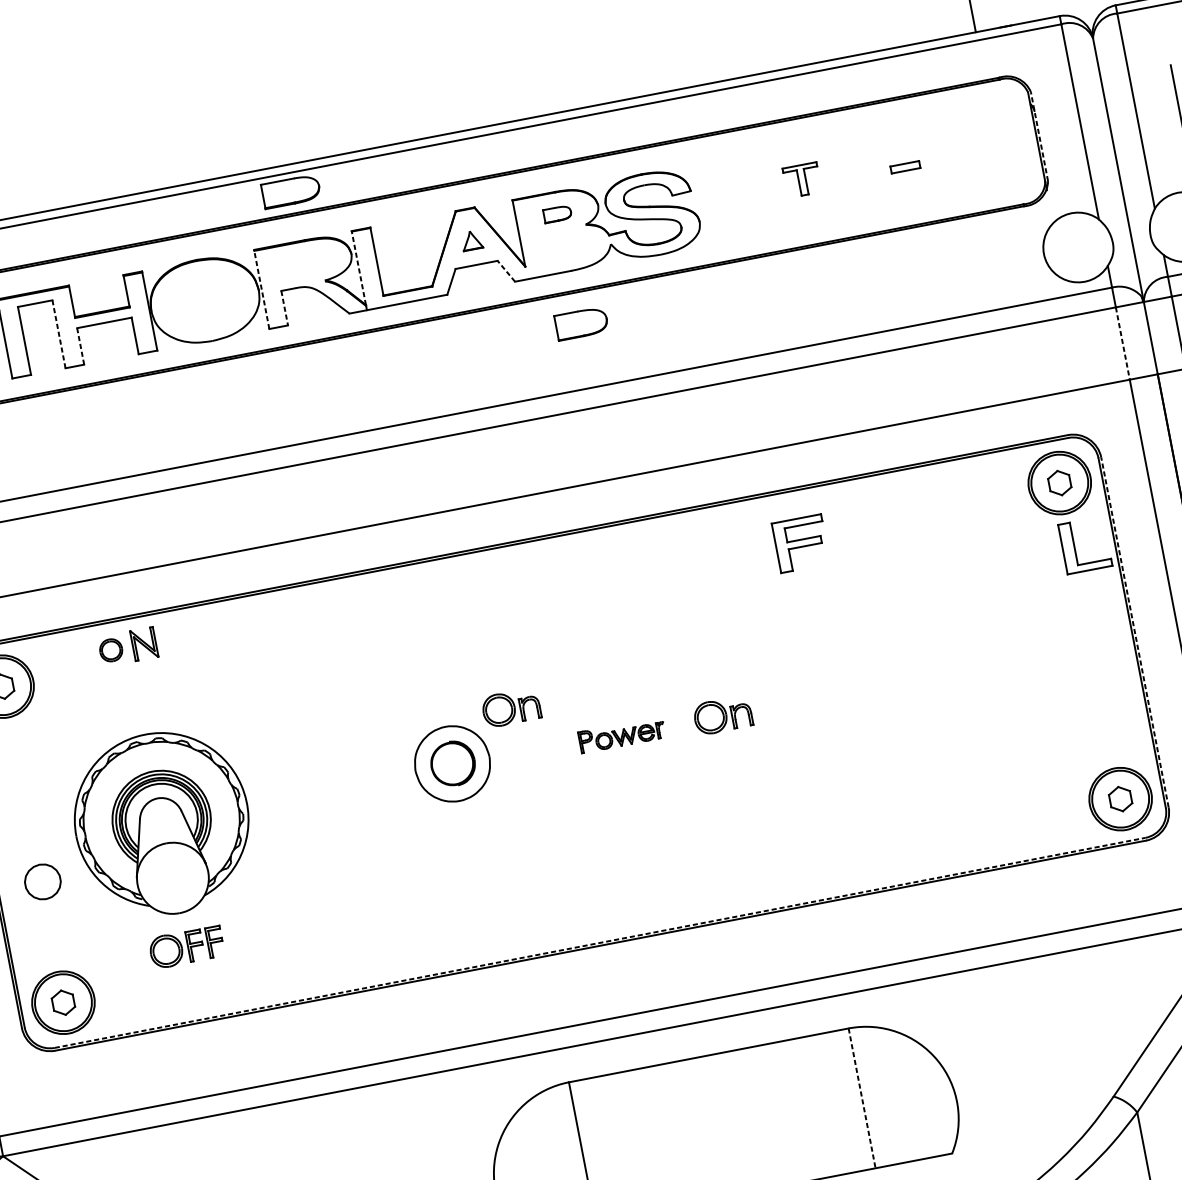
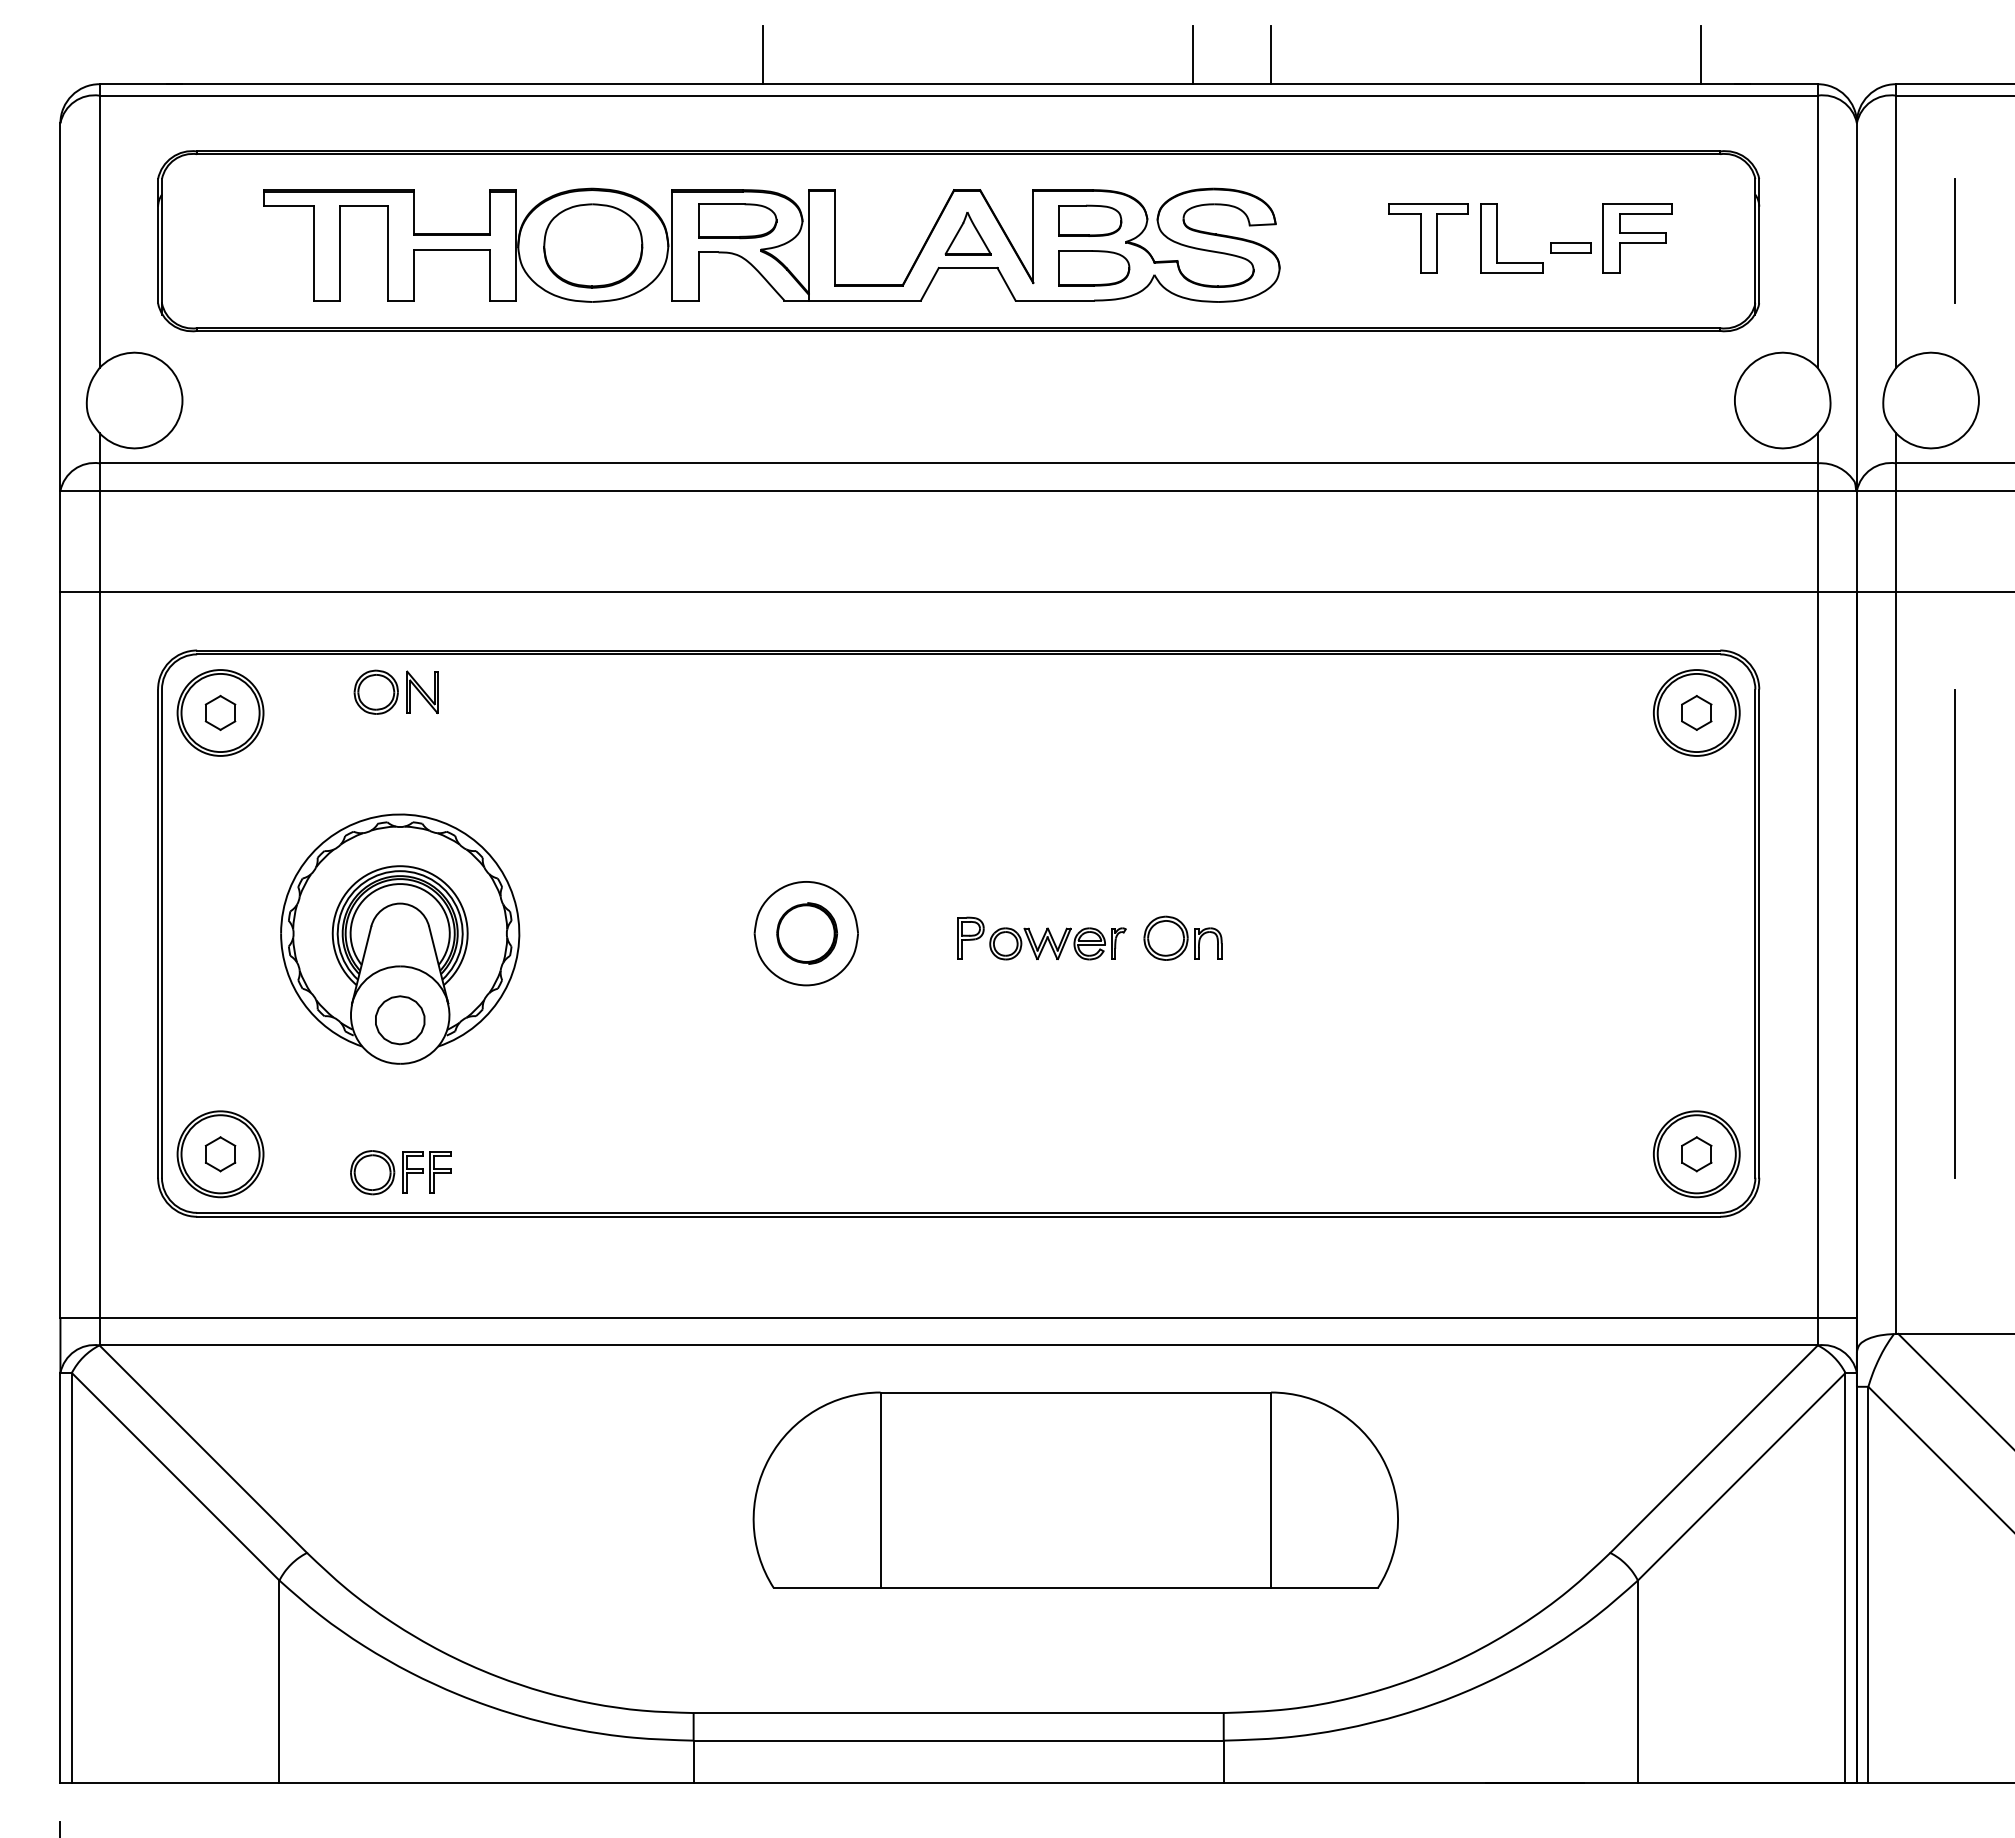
line: (664, 70) -> (1271, 54), added
line: (608, 80) -> (1193, 54), added
line: (1039, 136) -> (1759, 240), dashed -> solid
line: (300, 140) -> (763, 54), added
part: (802, 180) -> (1428, 238), size x1.67
part: (291, 191) -> (737, 221), moved
part: (557, 214) -> (1090, 220), size x1.67
part: (471, 240) -> (967, 233), size x1.67
line: (358, 267) -> (808, 241), dashed -> solid
line: (506, 271) -> (1006, 284), dashed -> solid
line: (261, 288) -> (672, 244), dashed -> solid
part: (205, 300) -> (593, 245), added
line: (284, 308) -> (698, 277), dashed -> solid
part: (581, 323) -> (1094, 268), moved
line: (58, 333) -> (387, 252), dashed -> solid
line: (1122, 343) -> (1817, 541), dashed -> solid
line: (80, 346) -> (413, 275), dashed -> solid
part: (800, 543) -> (1637, 238), moved
part: (1074, 547) -> (1497, 238), moved
line: (1135, 632) -> (1759, 933), dashed -> solid
part: (110, 649) -> (375, 691), size x1.43
part: (510, 707) -> (899, 872), removed
part: (621, 734) -> (1041, 938), size x1.43
part: (43, 882) -> (400, 1020), moved
line: (599, 942) -> (958, 1212), dashed -> solid
part: (186, 947) -> (400, 1172), moved
line: (862, 1098) -> (1271, 1490), dashed -> solid

